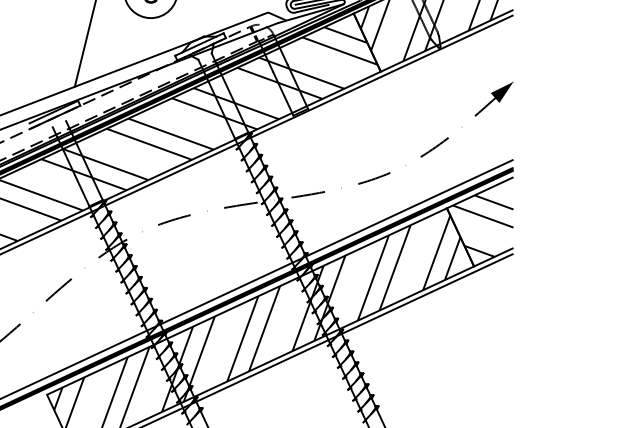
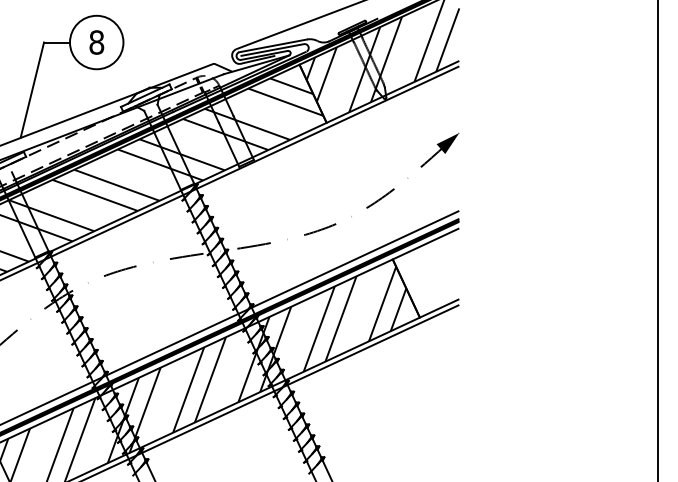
hatch: (482, 226) -> (428, 277), removed

